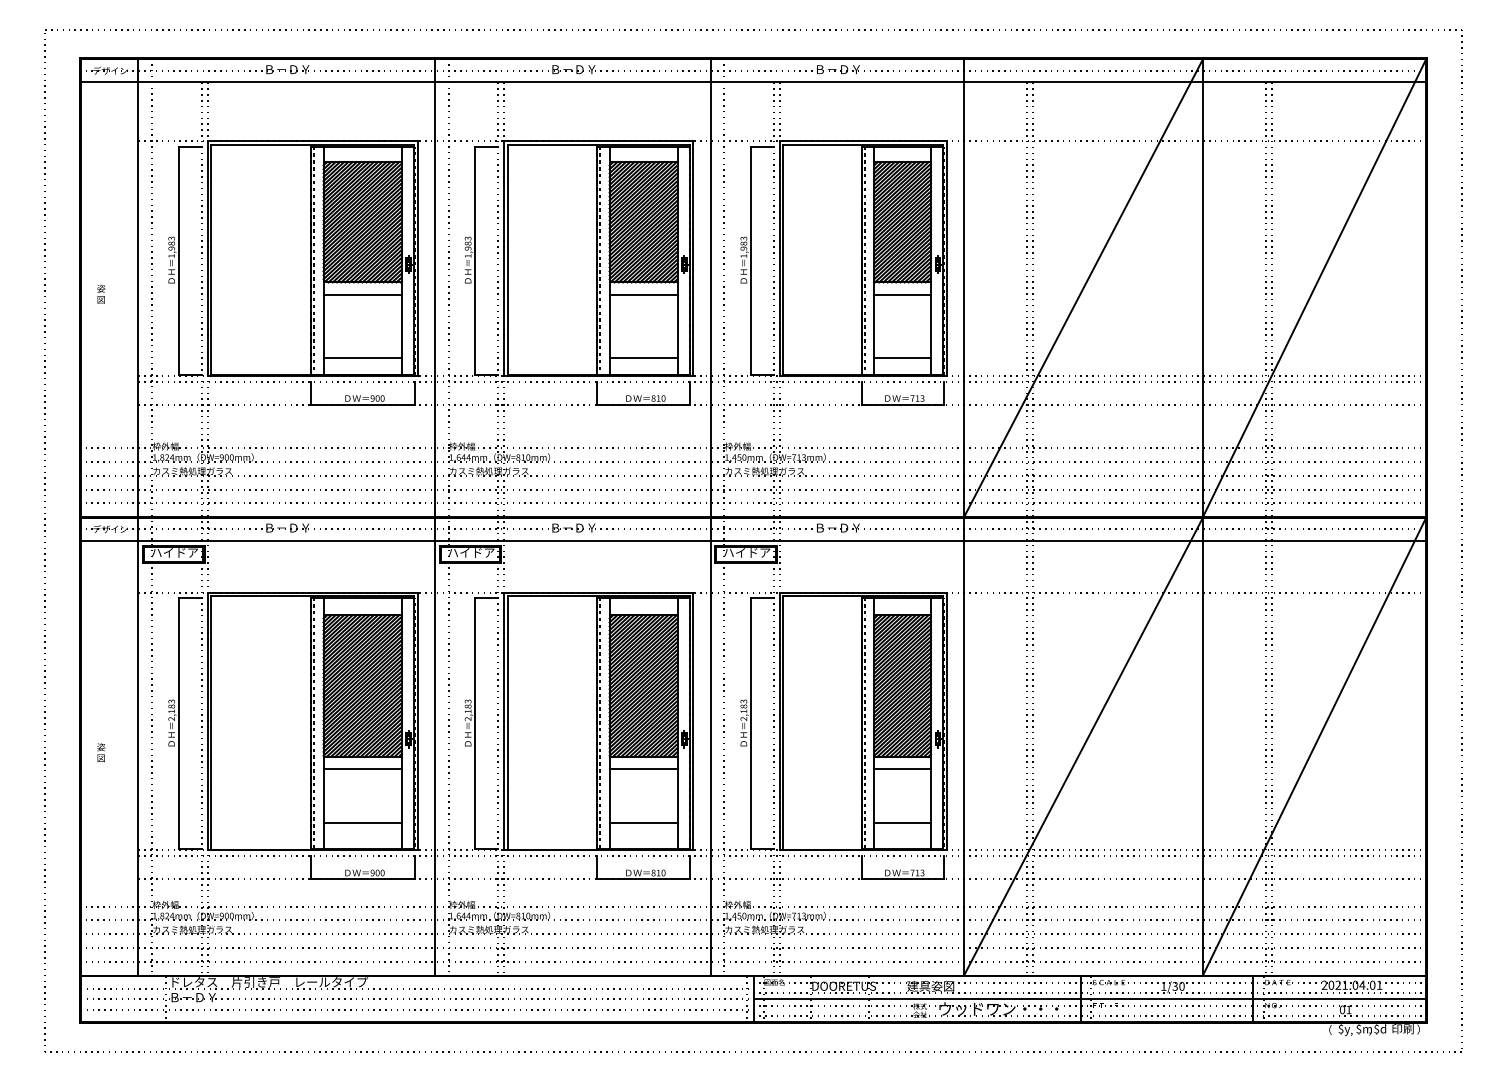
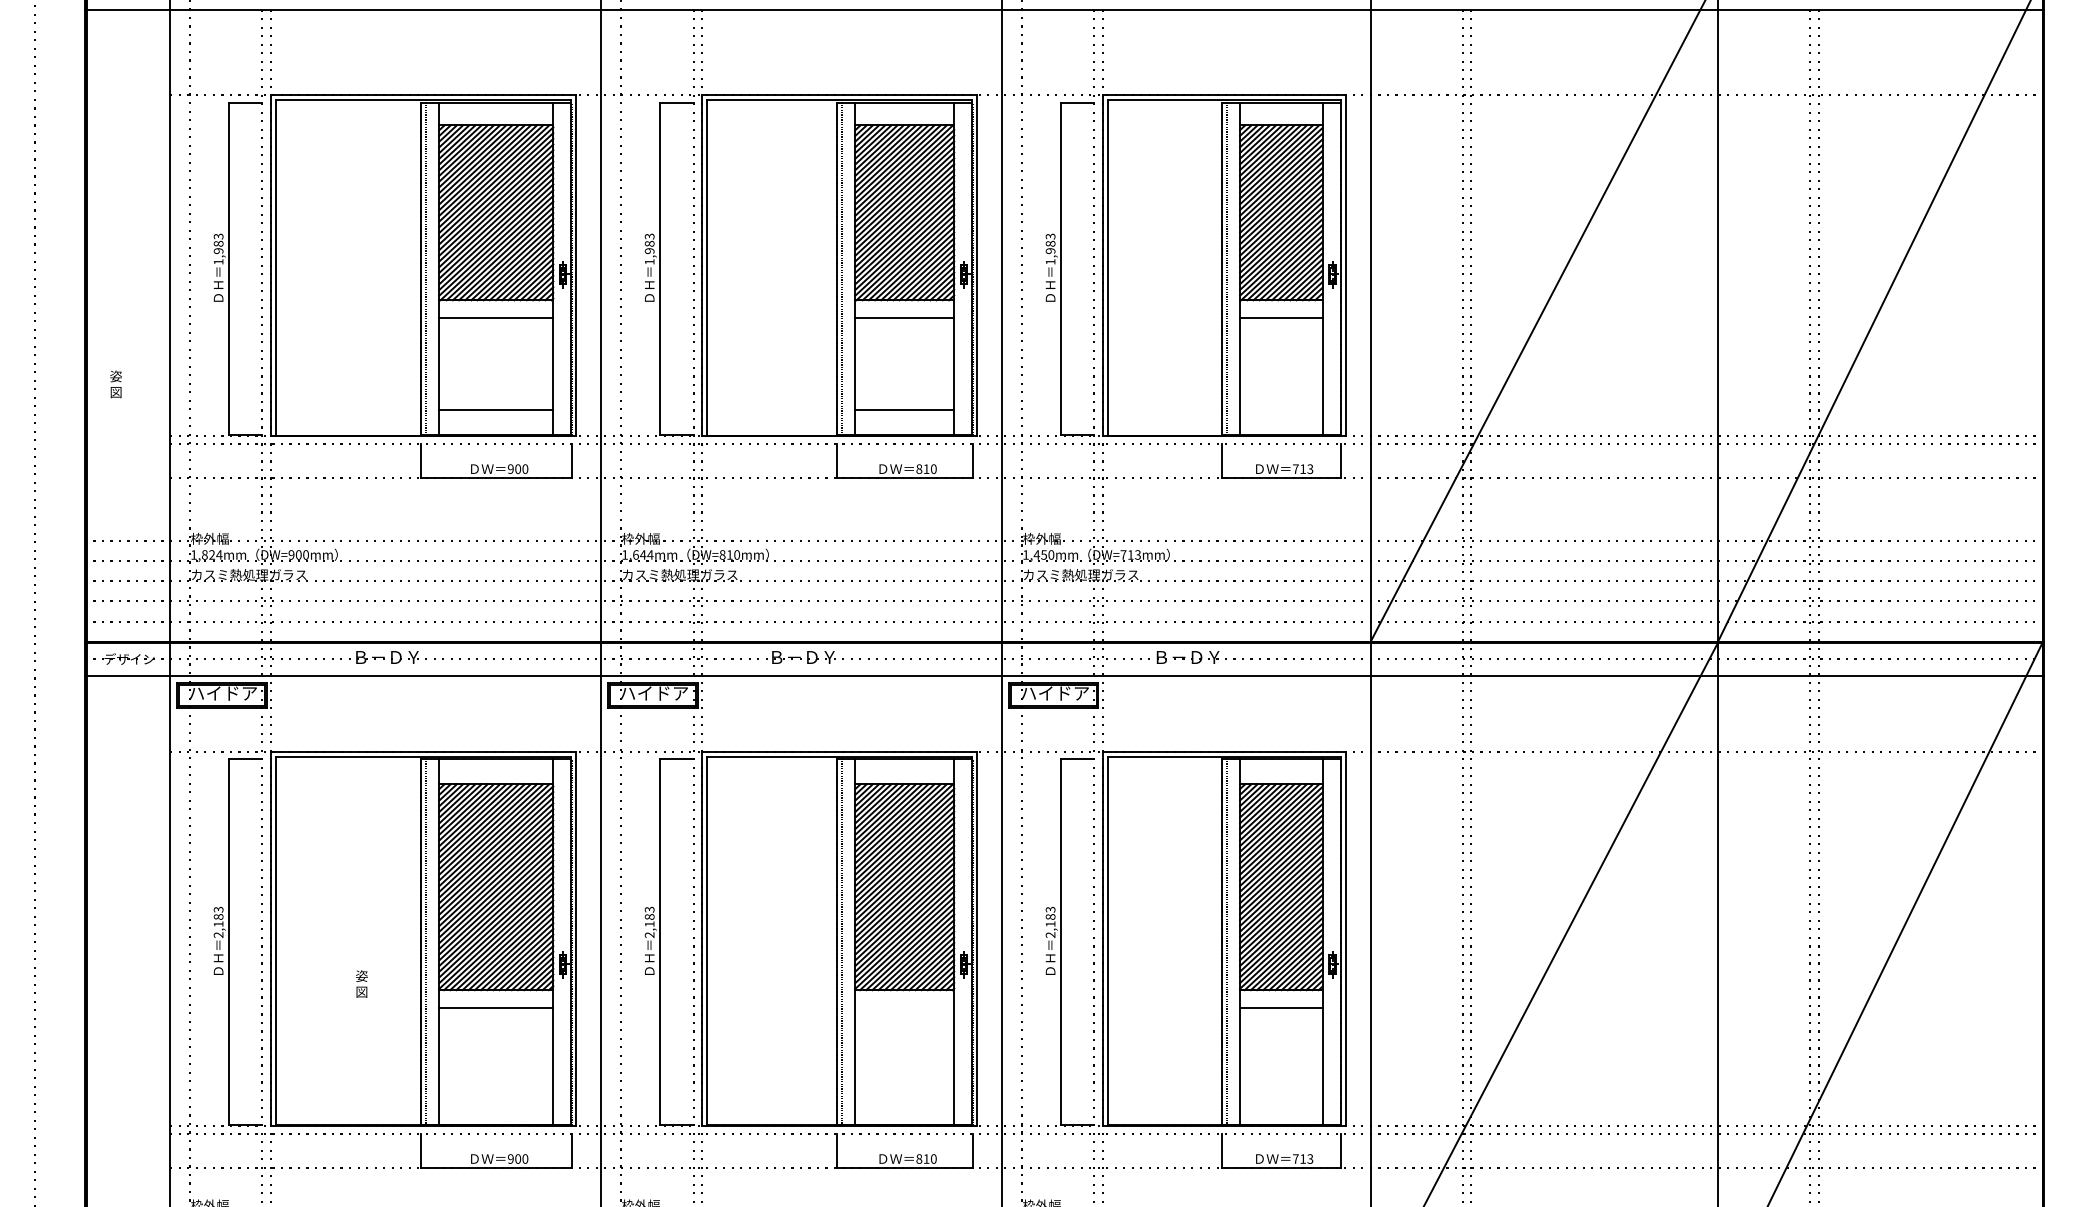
text: (101, 293) -> (116, 383), moved
line: (902, 357) -> (1281, 409), removed
text: (101, 752) -> (362, 983), moved
line: (643, 768) -> (904, 1007), removed
line: (362, 823) -> (496, 1087), removed
line: (643, 823) -> (904, 1087), removed
line: (902, 823) -> (1281, 1087), removed

